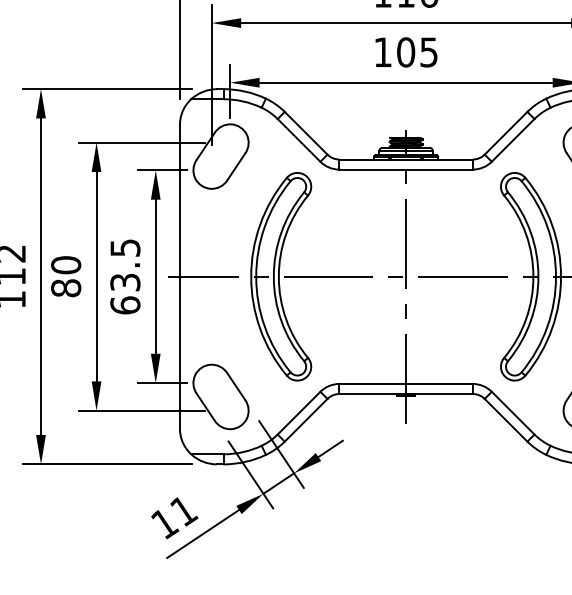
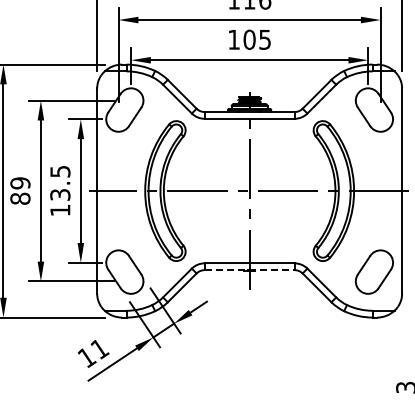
text: (66, 265) -> (20, 183), 80 -> 89
text: (125, 305) -> (60, 210), 63.5 -> 13.5
line: (407, 394) -> (250, 270), solid -> dashed

